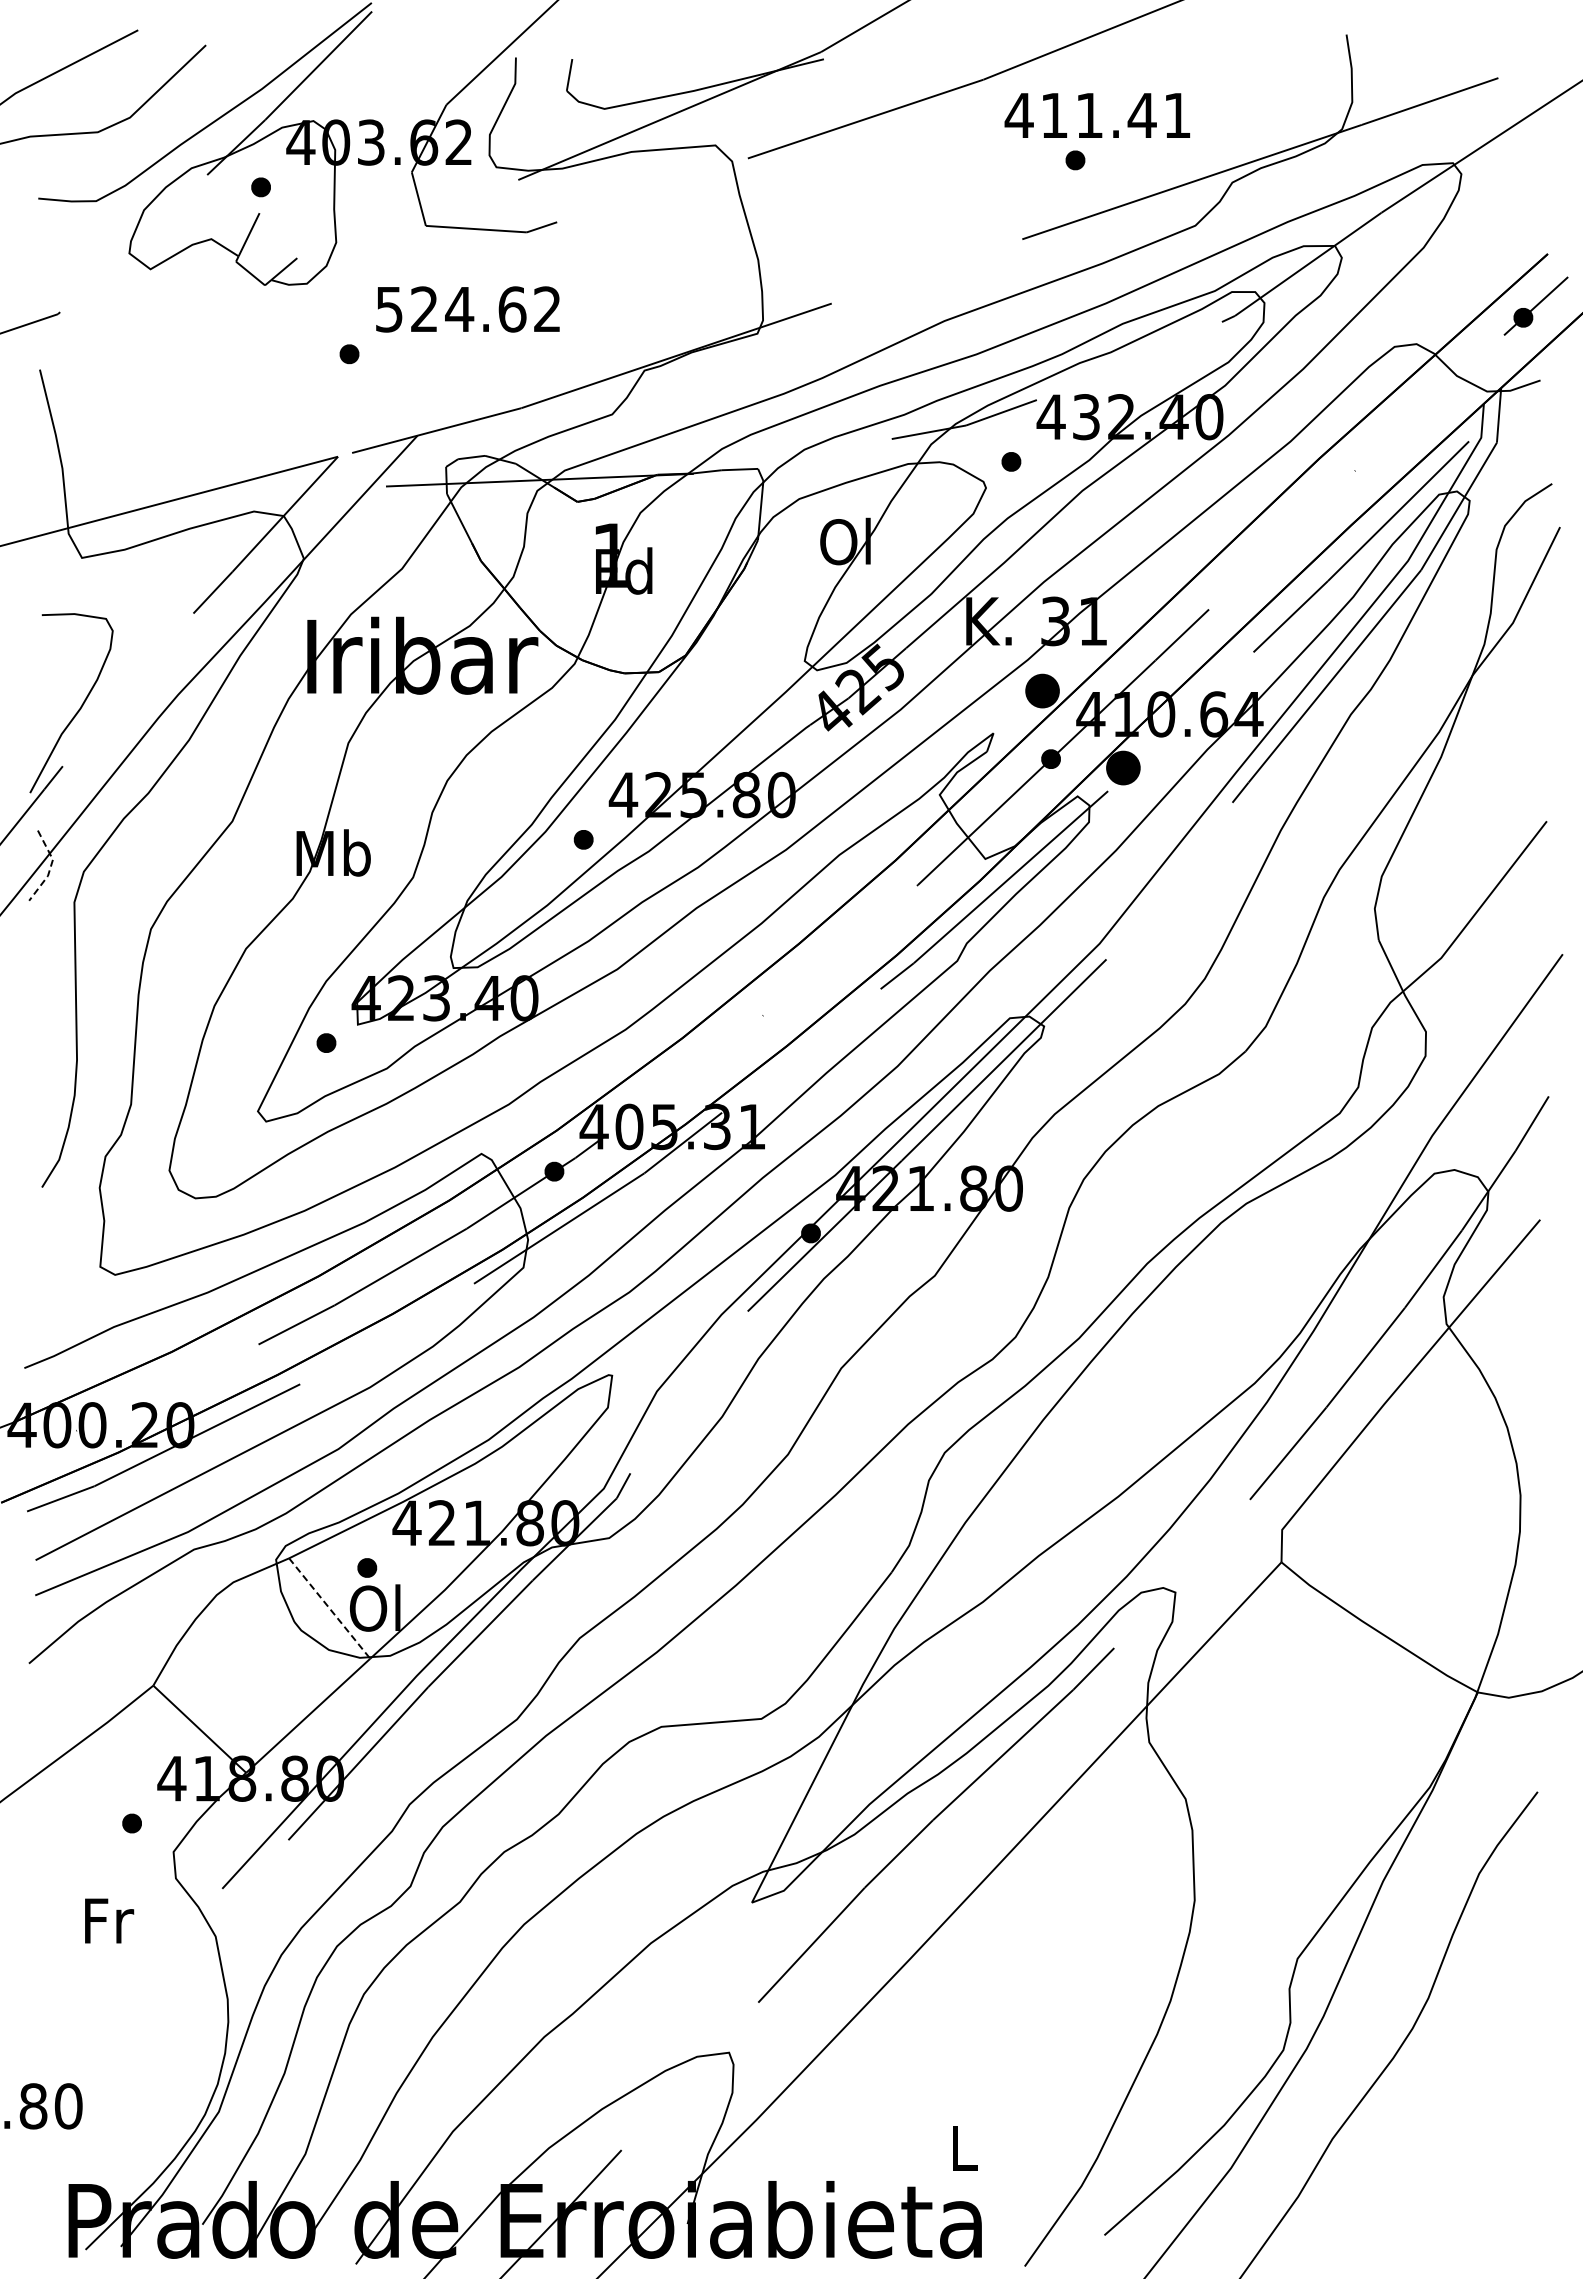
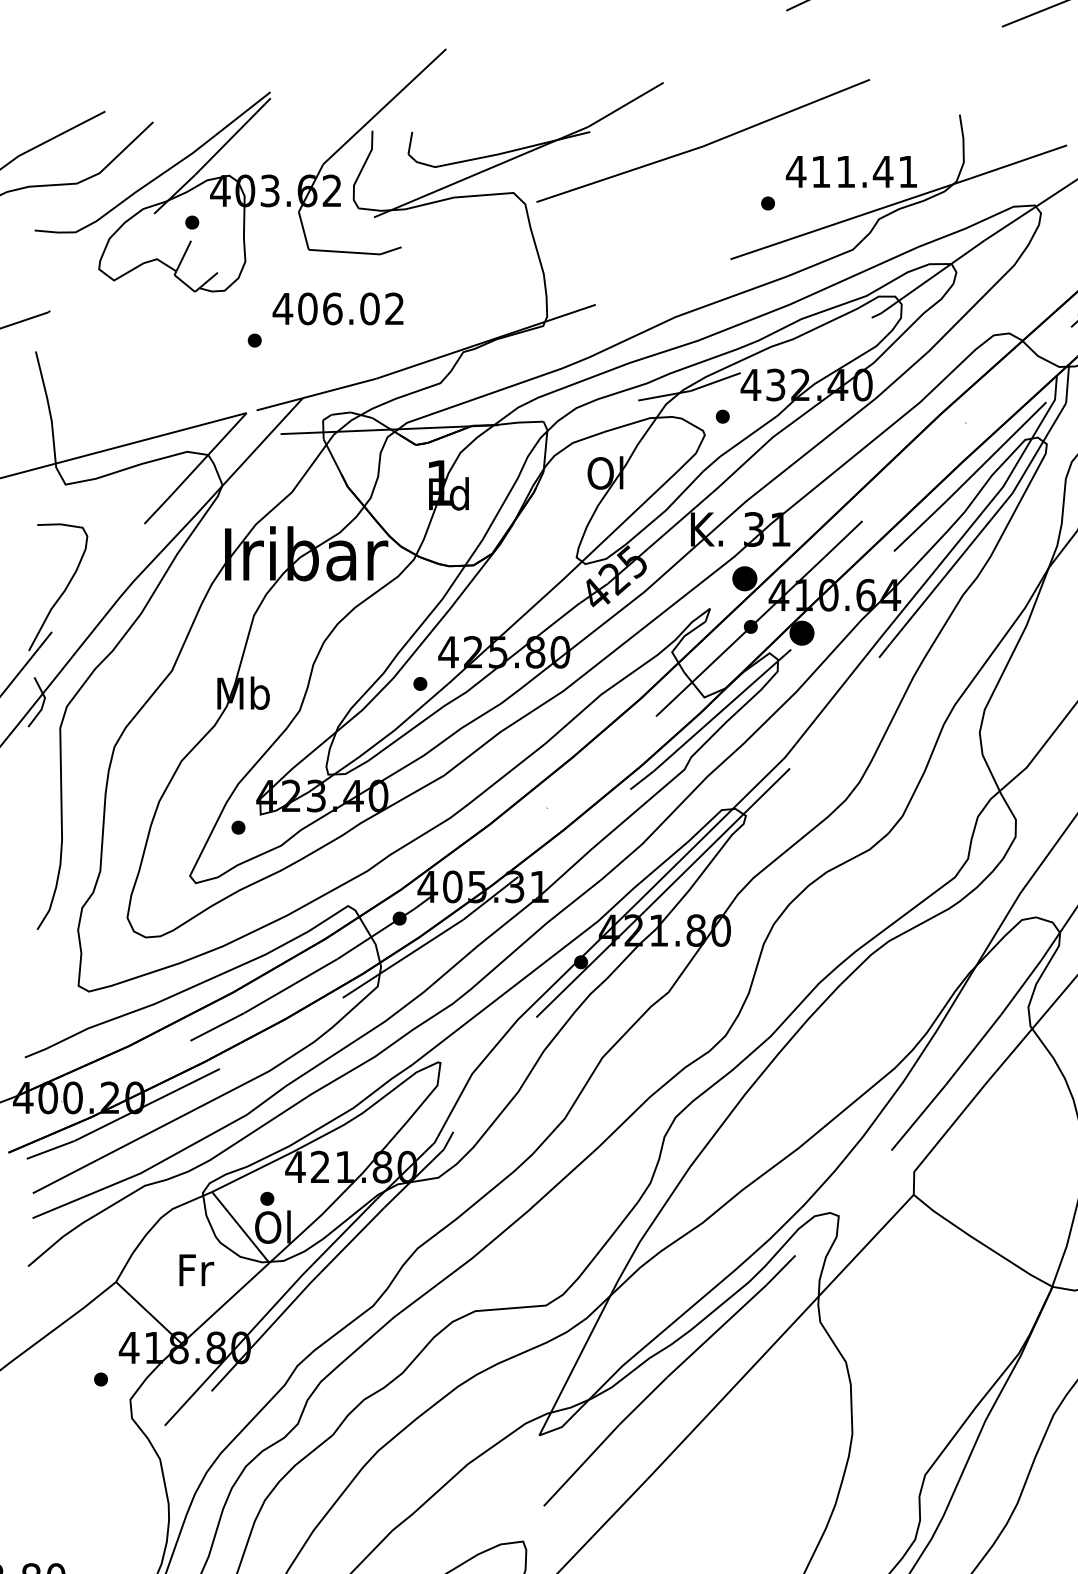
text: (1097, 115) -> (851, 171), moved
text: (450, 309) -> (326, 308), 524.62 -> 406.02
line: (50, 867) -> (43, 703), dashed -> solid
line: (329, 1608) -> (240, 1227), dashed -> solid
text: (109, 1920) -> (196, 1269), moved

